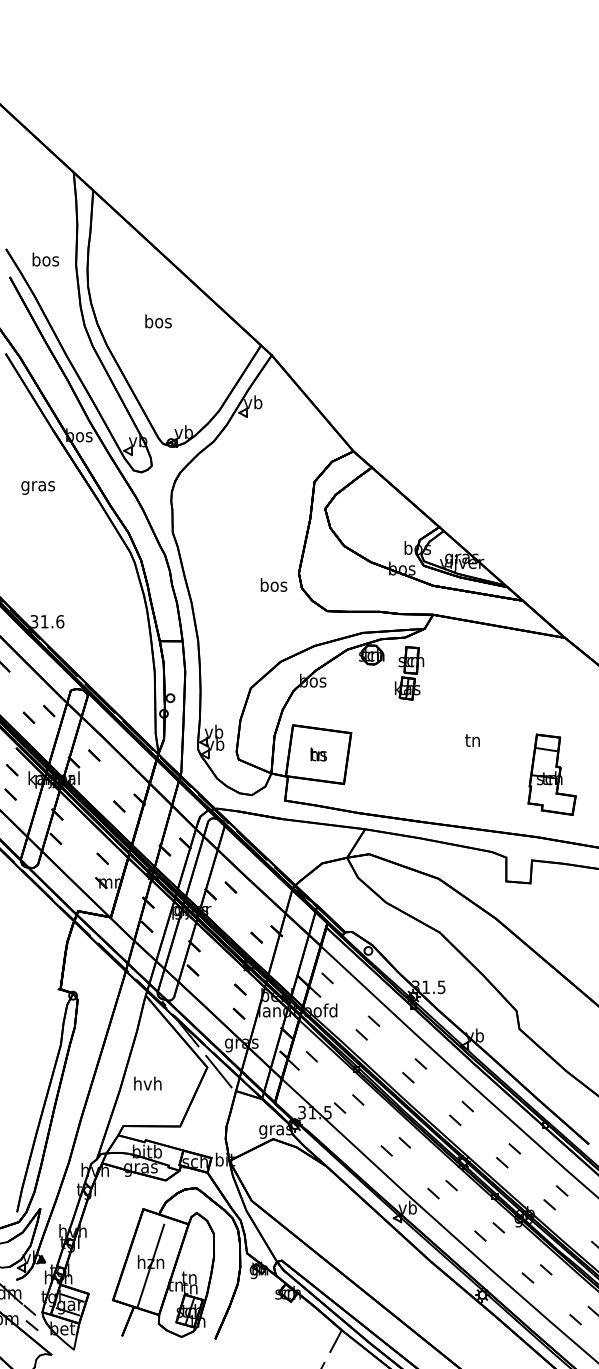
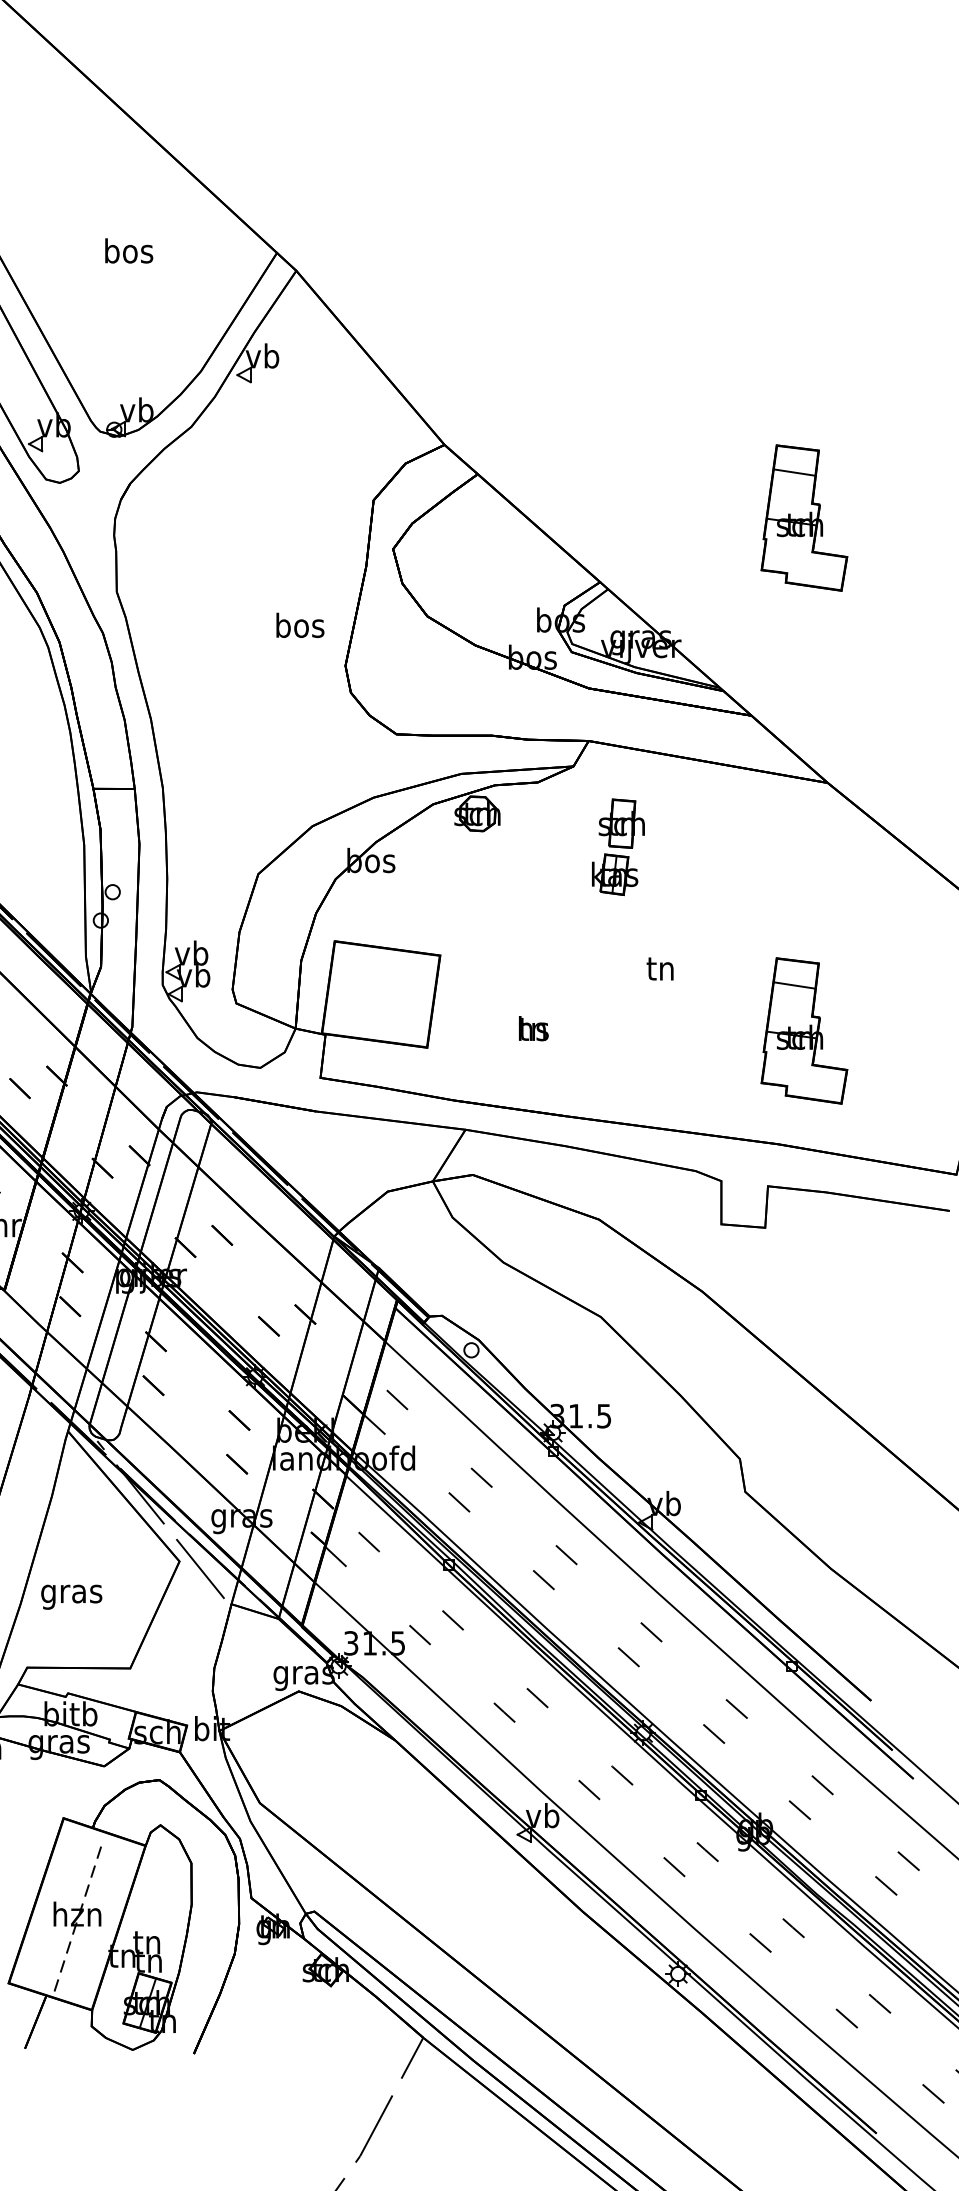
text: (158, 321) -> (129, 251), moved
part: (551, 491) -> (803, 517), added
text: (273, 584) -> (299, 624), moved
part: (409, 673) -> (618, 847), moved
text: (318, 754) -> (533, 1028), moved
text: (147, 1085) -> (71, 1594), hvh -> gras
line: (150, 1266) -> (76, 1922), solid -> dashed

